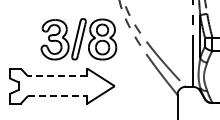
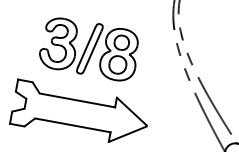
part: (78, 39) -> (89, 49), moved
line: (57, 76) -> (77, 100), dashed -> solid
line: (57, 96) -> (72, 125), dashed -> solid

